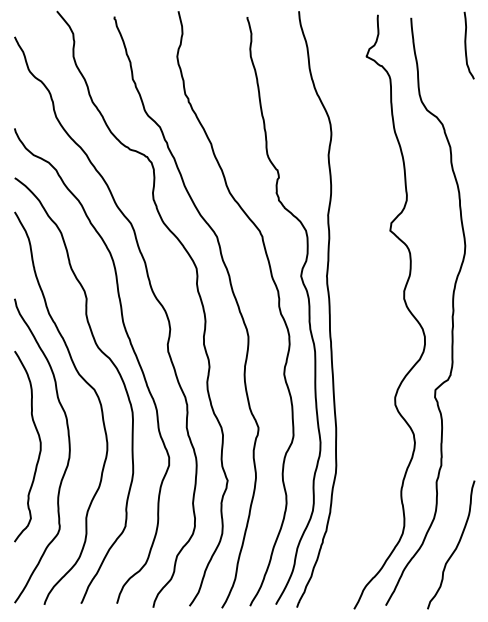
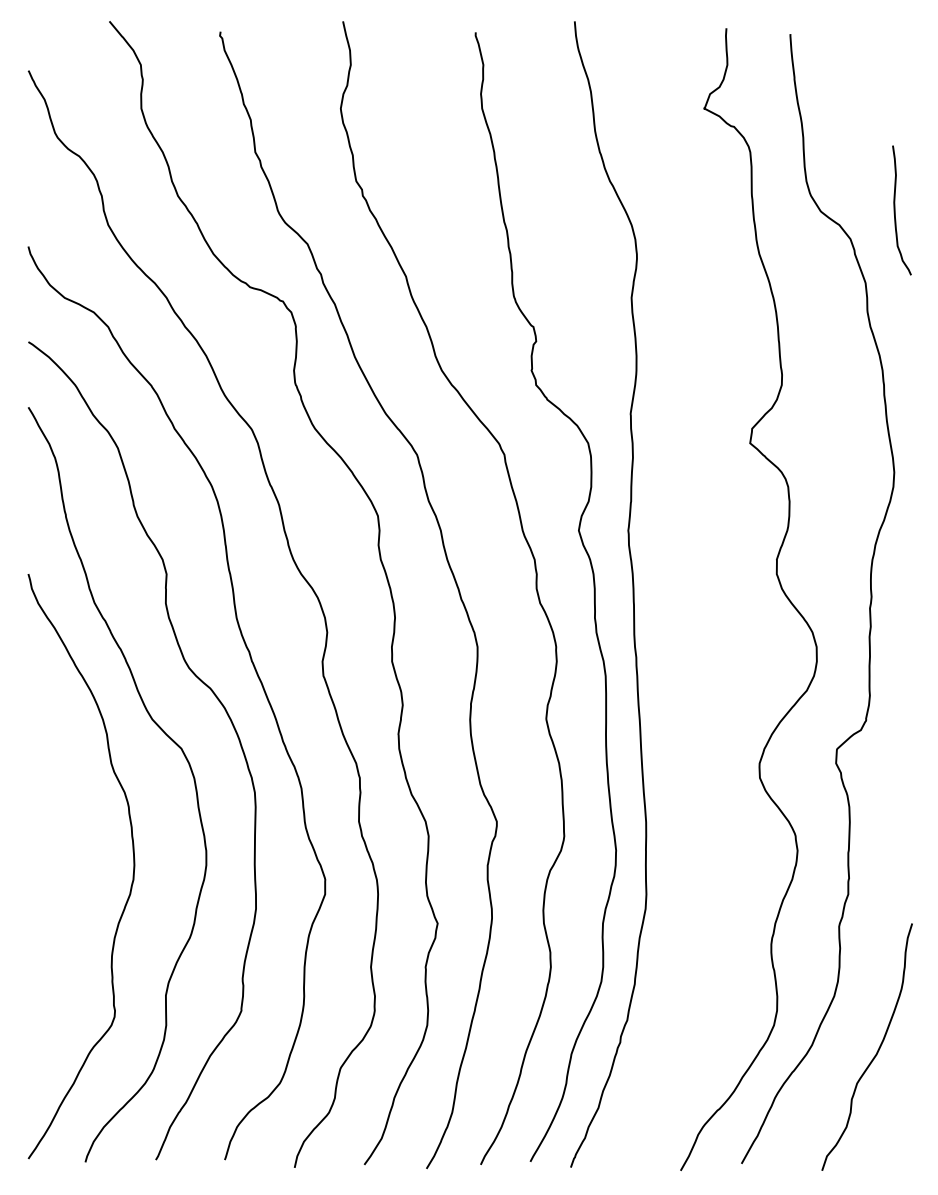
curve: (466, 45) -> (896, 210), moved
curve: (39, 446) -> (75, 857), removed

